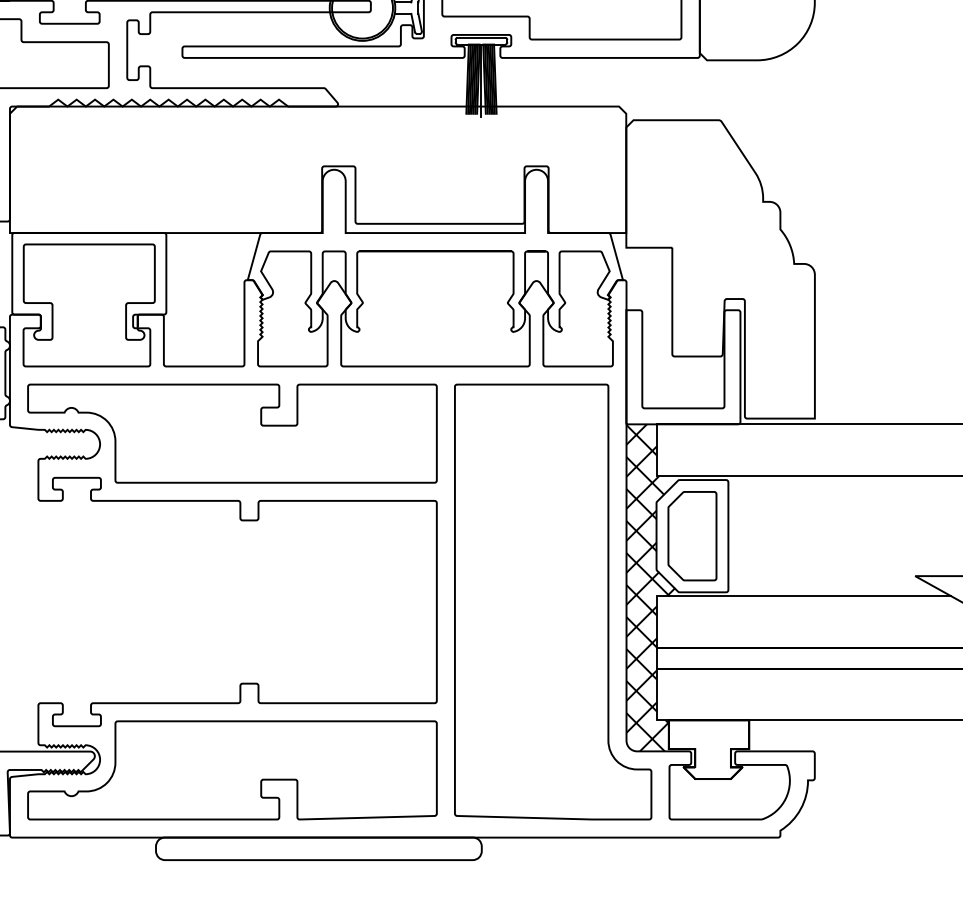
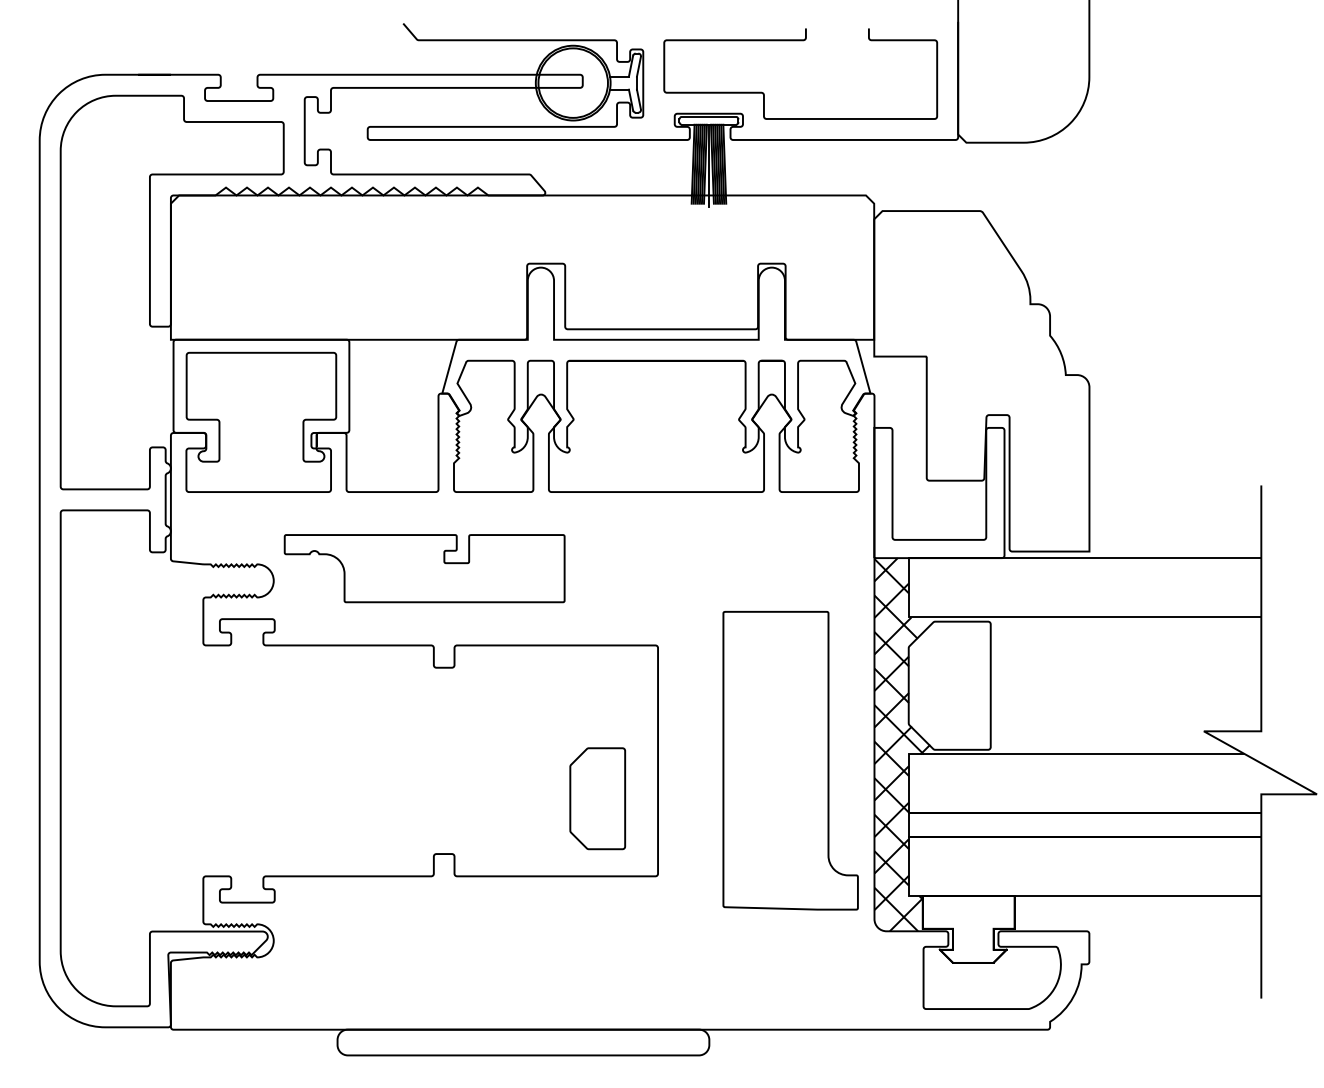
part: (232, 433) -> (424, 568), size x0.6
part: (692, 535) -> (597, 798), moved
part: (552, 601) -> (790, 760), size x0.6
part: (232, 769) -> (424, 952), removed

